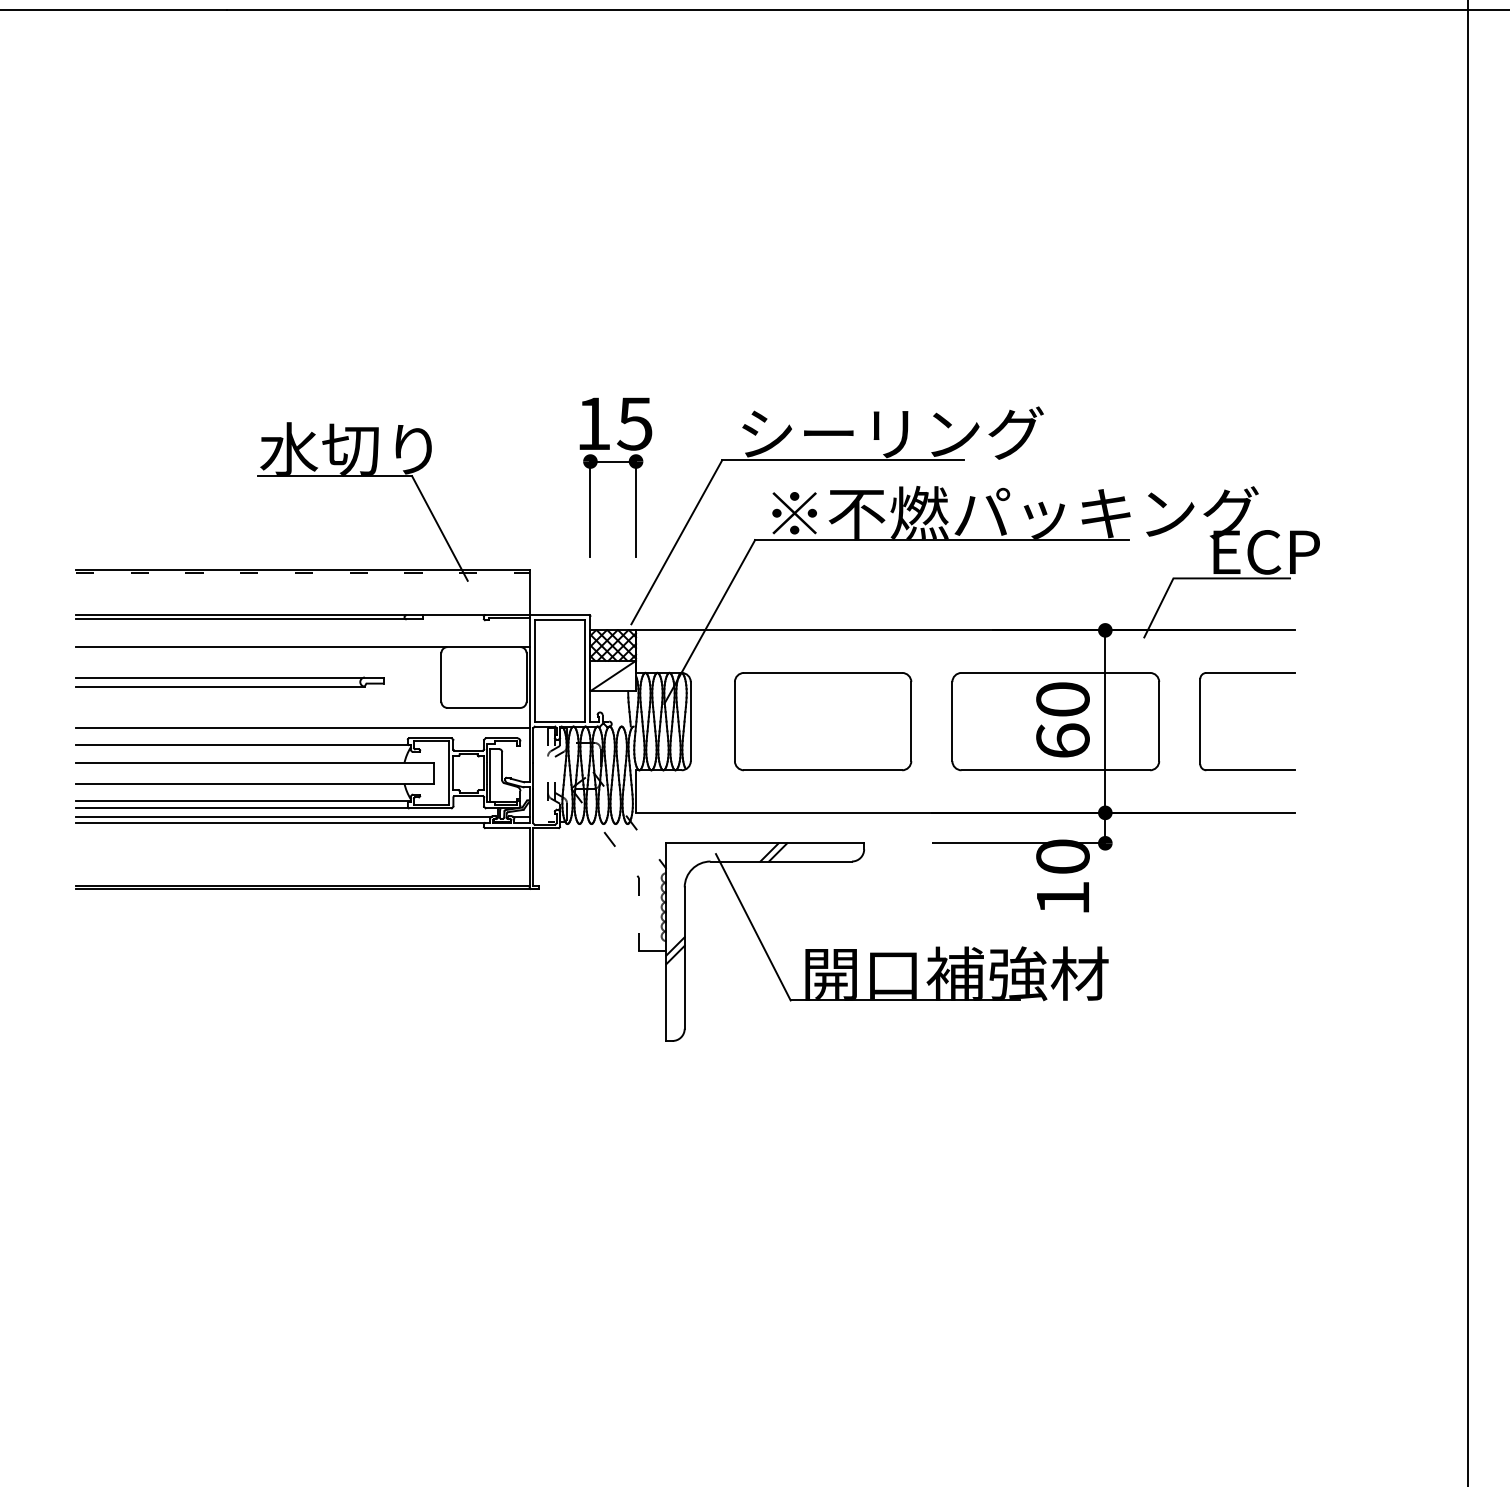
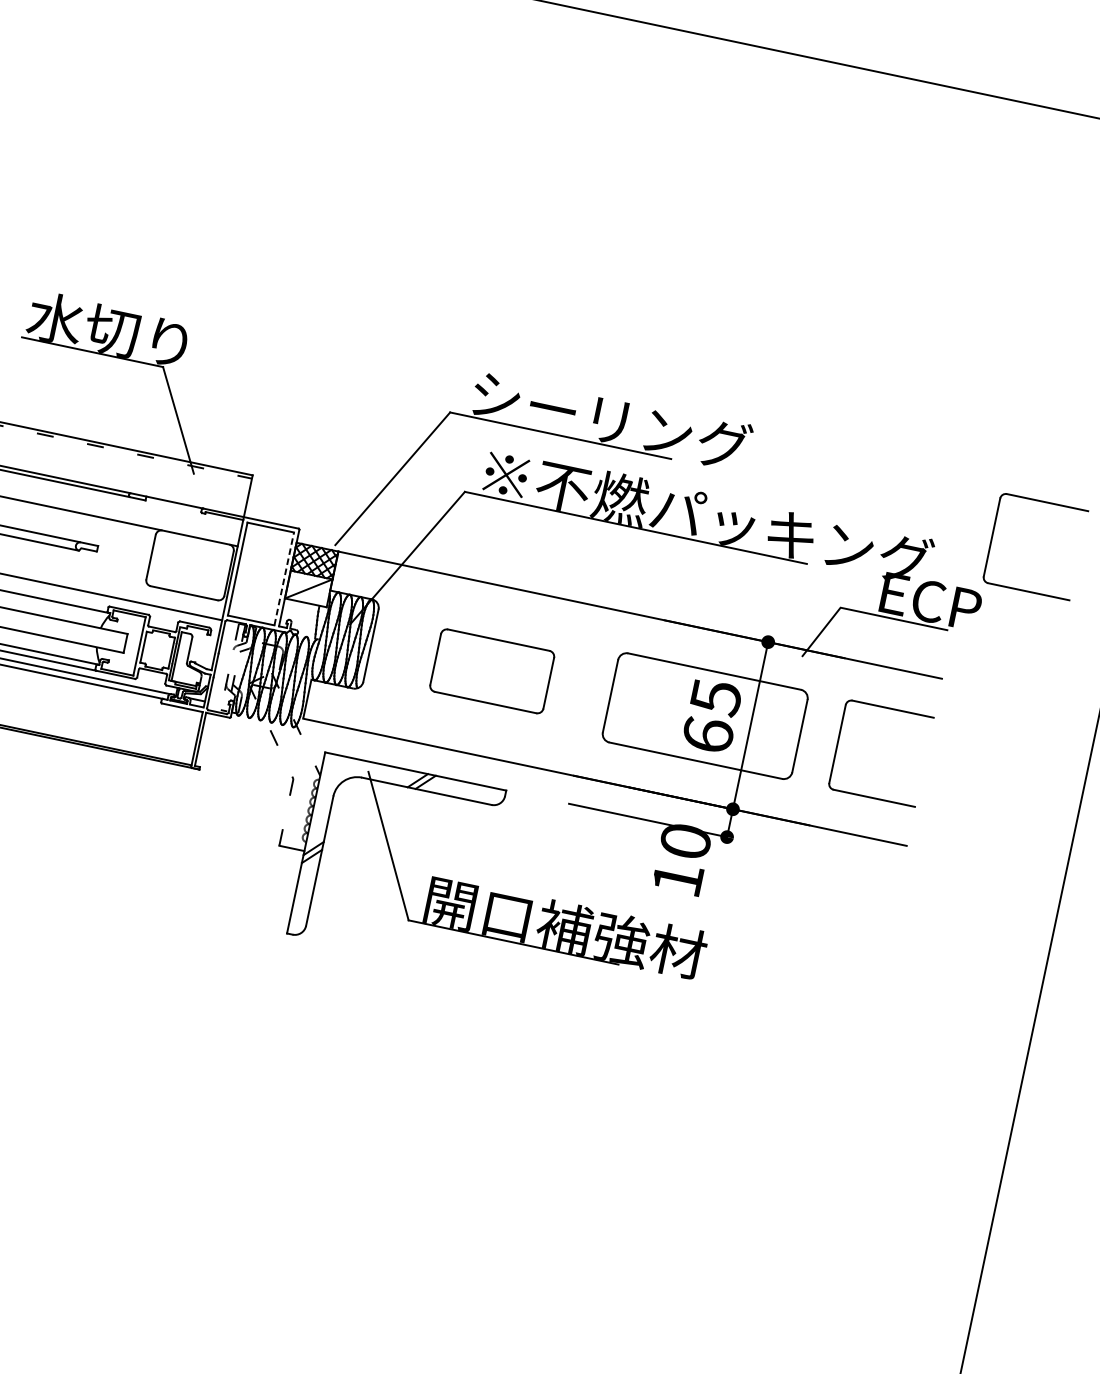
part: (615, 462) -> (352, 393), removed
part: (1316, 471) -> (992, 537), added
line: (585, 670) -> (284, 578), solid -> dashed
text: (1062, 699) -> (715, 697), 60 -> 65
part: (823, 721) -> (492, 671), size x0.7

